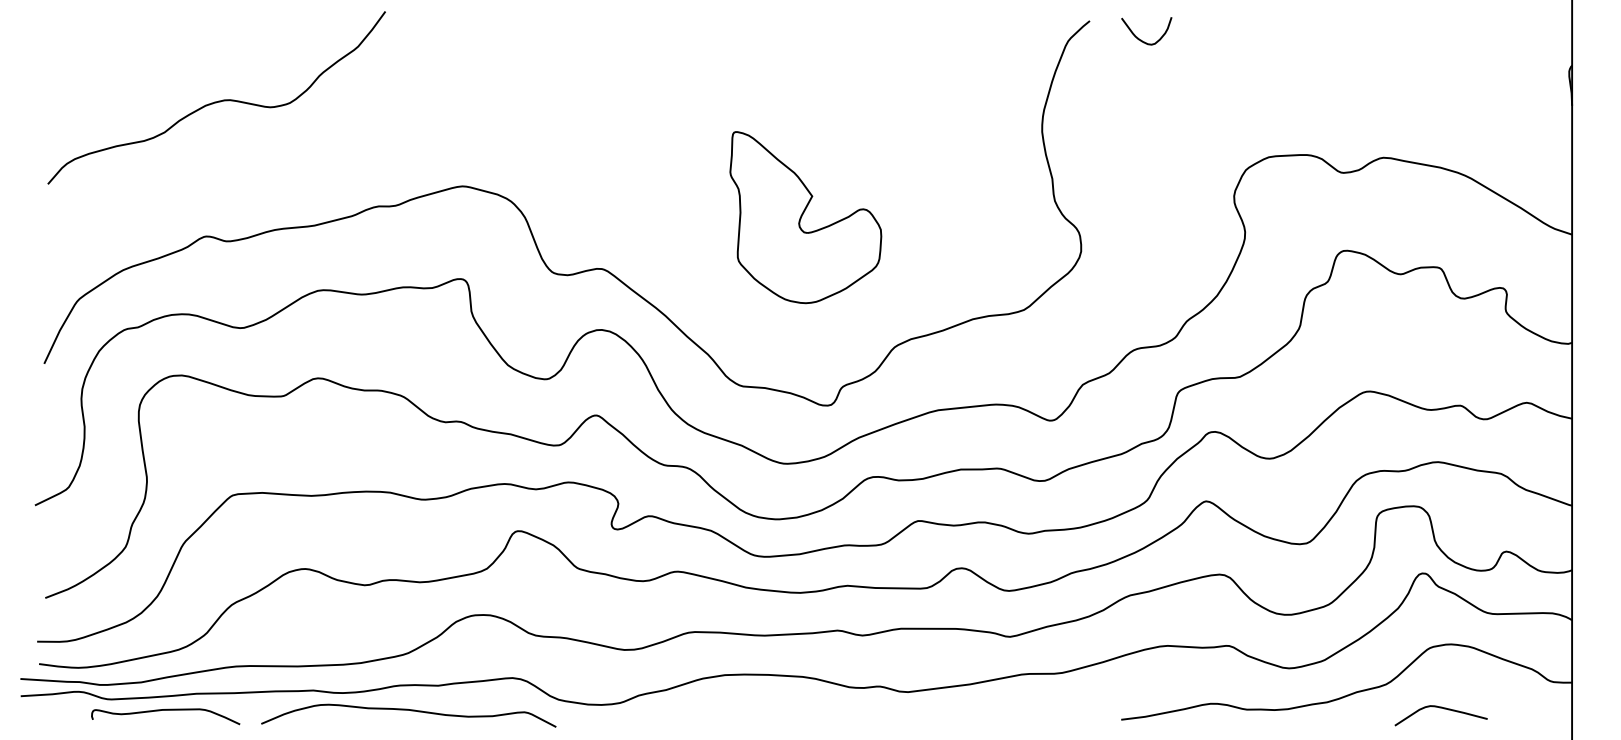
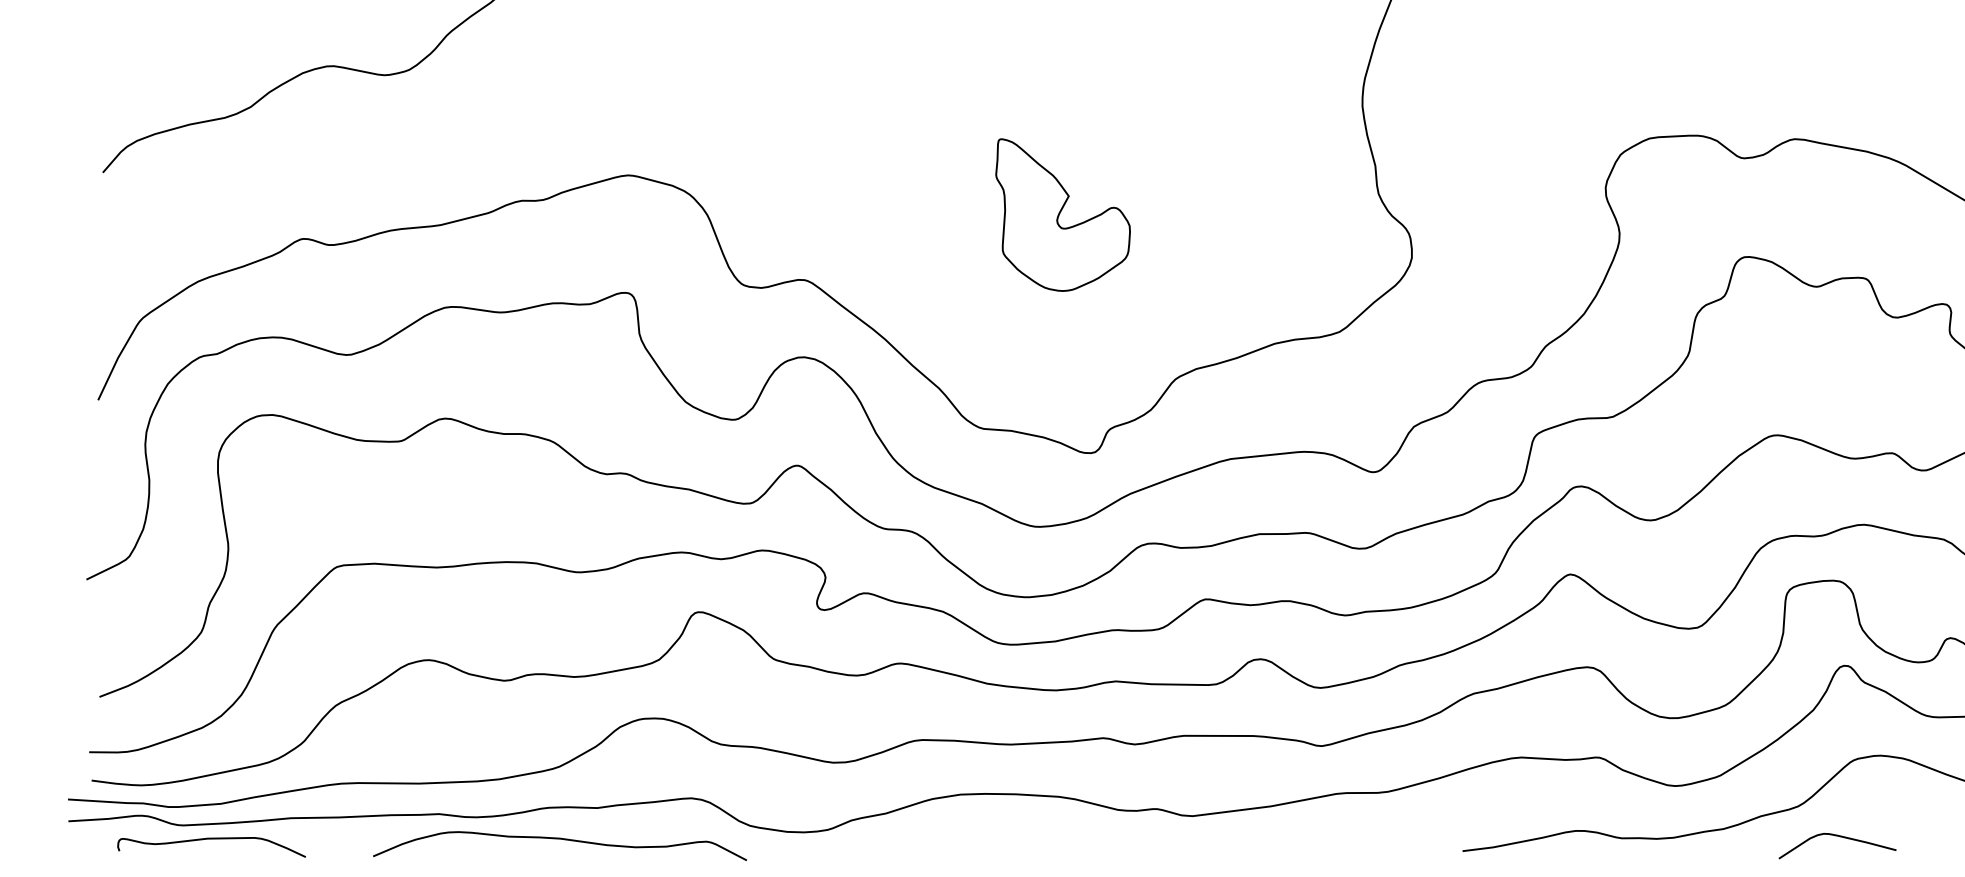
part: (805, 217) -> (1062, 214), size x0.7
curve: (1440, 708) -> (1836, 836), moved
curve: (165, 710) -> (211, 839), moved

